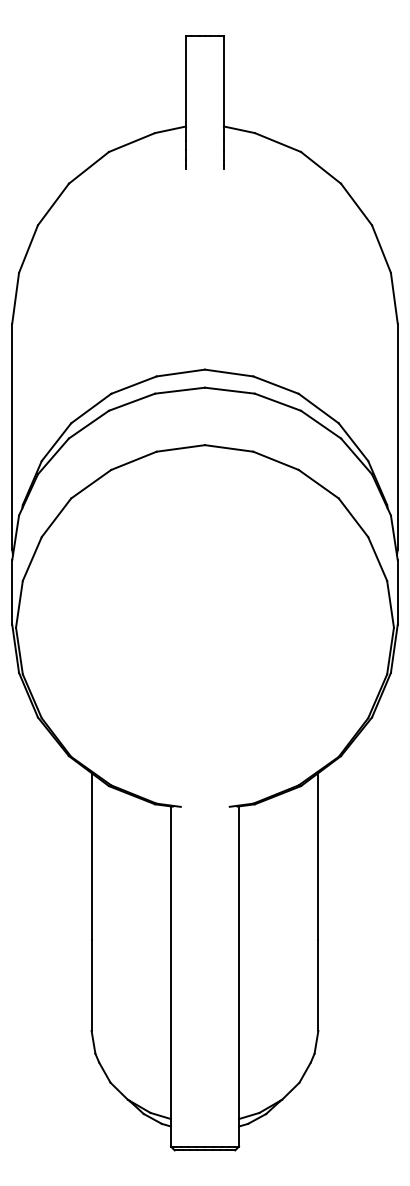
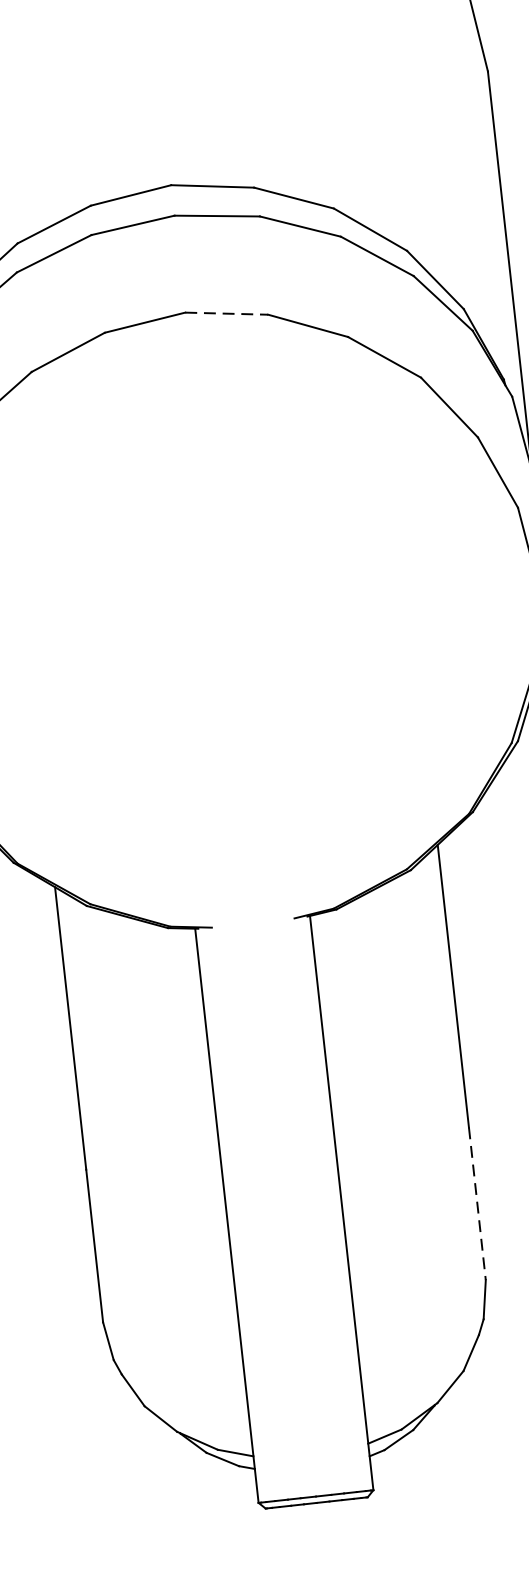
line: (229, 448) -> (227, 313), solid -> dashed
line: (318, 986) -> (477, 1205), solid -> dashed

